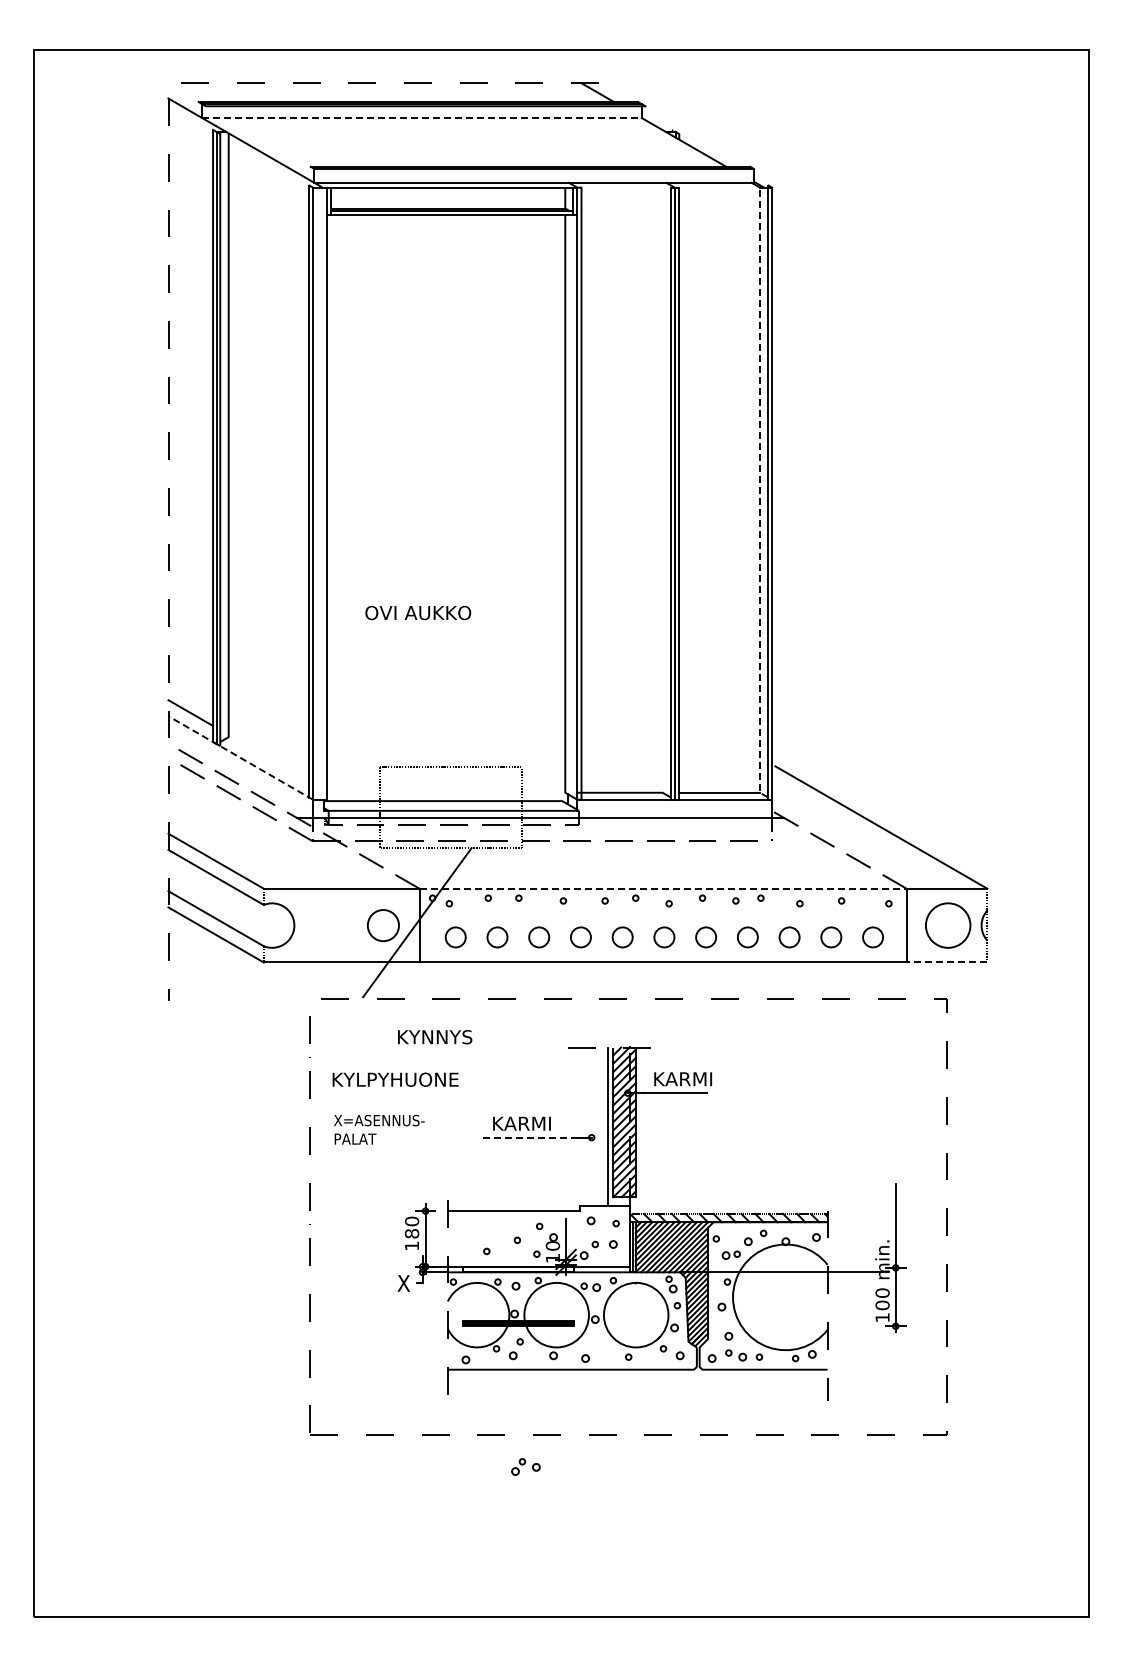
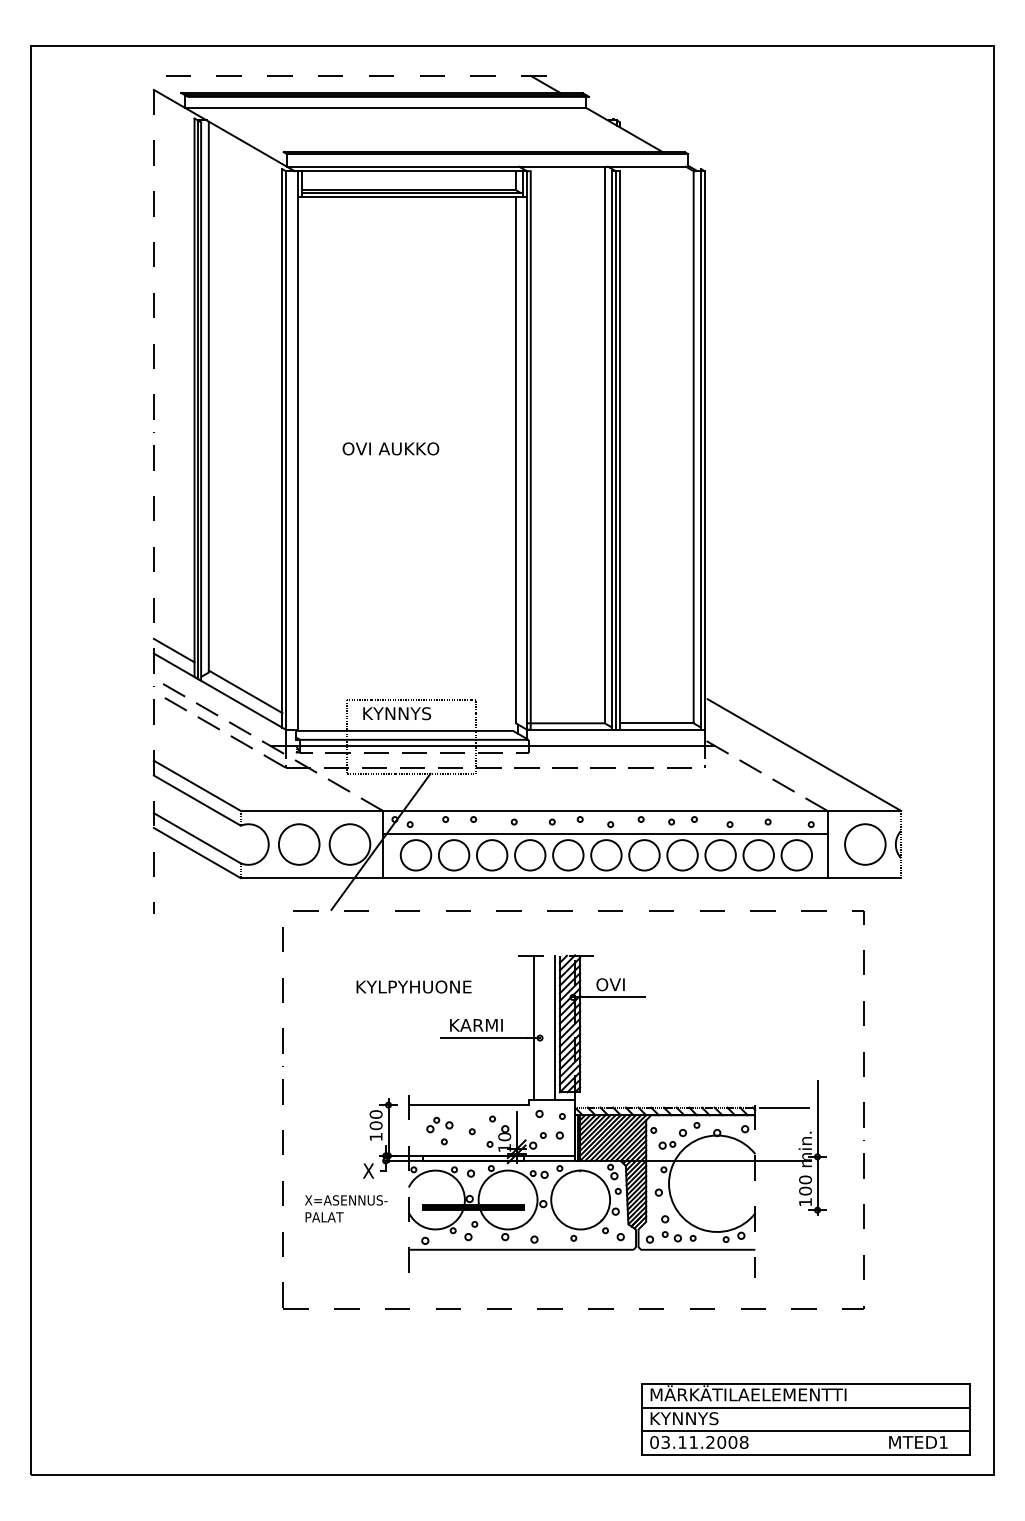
line: (422, 118) -> (385, 108), dashed -> solid
line: (662, 487) -> (604, 444), added
line: (760, 495) -> (694, 452), dashed -> solid
text: (418, 612) -> (391, 448), moved
line: (240, 757) -> (219, 691), dashed -> solid
line: (268, 757) -> (245, 691), added
line: (663, 888) -> (605, 810), dashed -> solid
line: (662, 913) -> (604, 833), added
circle: (327, 925) -> (298, 844), added
circle: (383, 925) -> (350, 844), size x1.43
circle: (455, 937) -> (415, 855), size x1.67
circle: (497, 937) -> (454, 855), size x1.67
circle: (538, 937) -> (491, 855), size x1.67
circle: (580, 937) -> (529, 855), size x1.67
circle: (622, 937) -> (568, 855), size x1.67
circle: (664, 937) -> (606, 855), size x1.67
circle: (705, 937) -> (643, 855), size x1.67
circle: (747, 937) -> (682, 855), size x1.67
circle: (789, 937) -> (720, 855), size x1.67
circle: (831, 937) -> (758, 855), size x1.67
circle: (872, 937) -> (796, 855), size x1.67
line: (946, 962) -> (863, 878), dashed -> solid
text: (435, 1037) -> (397, 713), moved
text: (395, 1079) -> (413, 986), moved
text: (682, 1079) -> (622, 984), KARMI -> OVI
line: (585, 1126) -> (534, 1027), added
text: (379, 1129) -> (346, 1208), moved
line: (530, 1137) -> (484, 1037), dashed -> solid
line: (859, 1213) -> (784, 1107), added
text: (411, 1233) -> (375, 1125), 180 -> 100
part: (525, 1466) -> (439, 1124), moved
part: (882, 1555) -> (805, 1419), added

